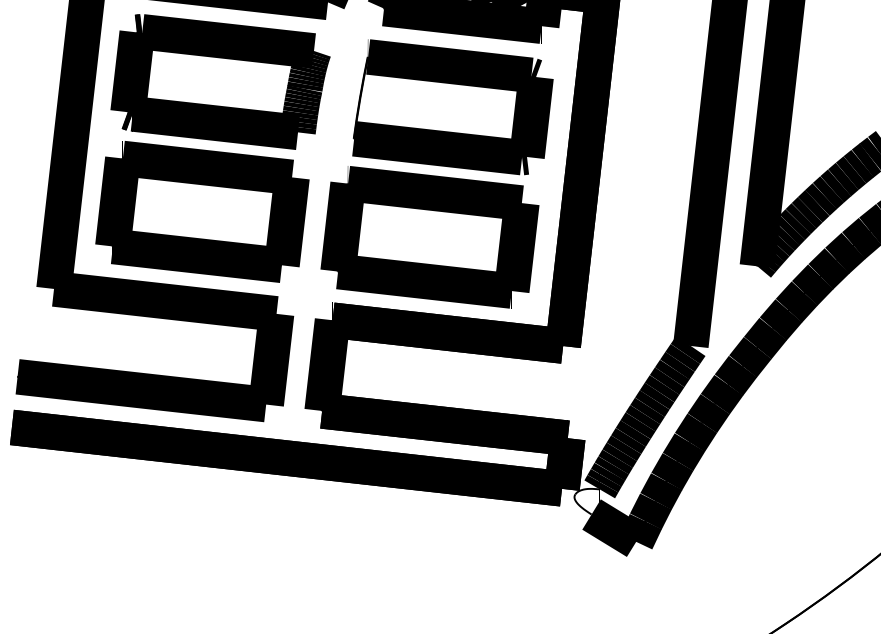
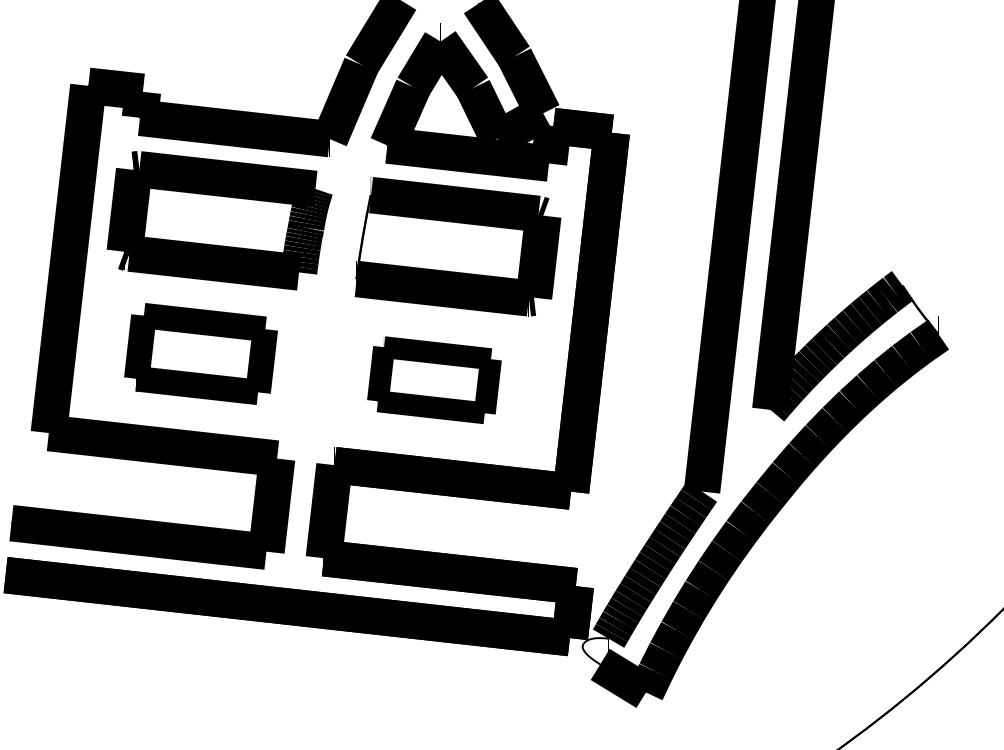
part: (201, 211) -> (200, 353), size x0.7
part: (430, 237) -> (434, 380), size x0.6

